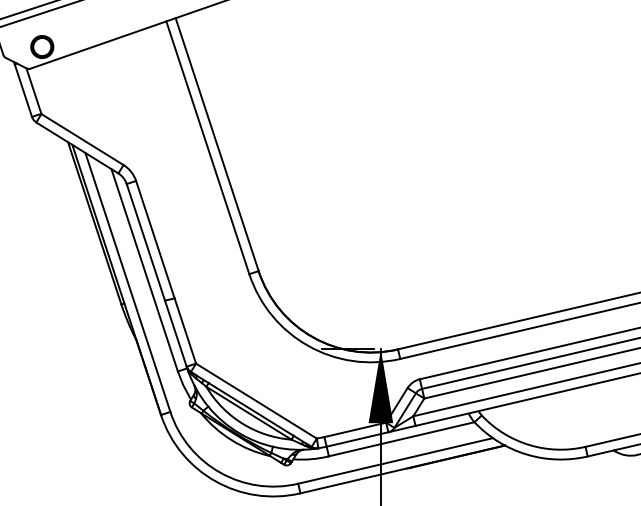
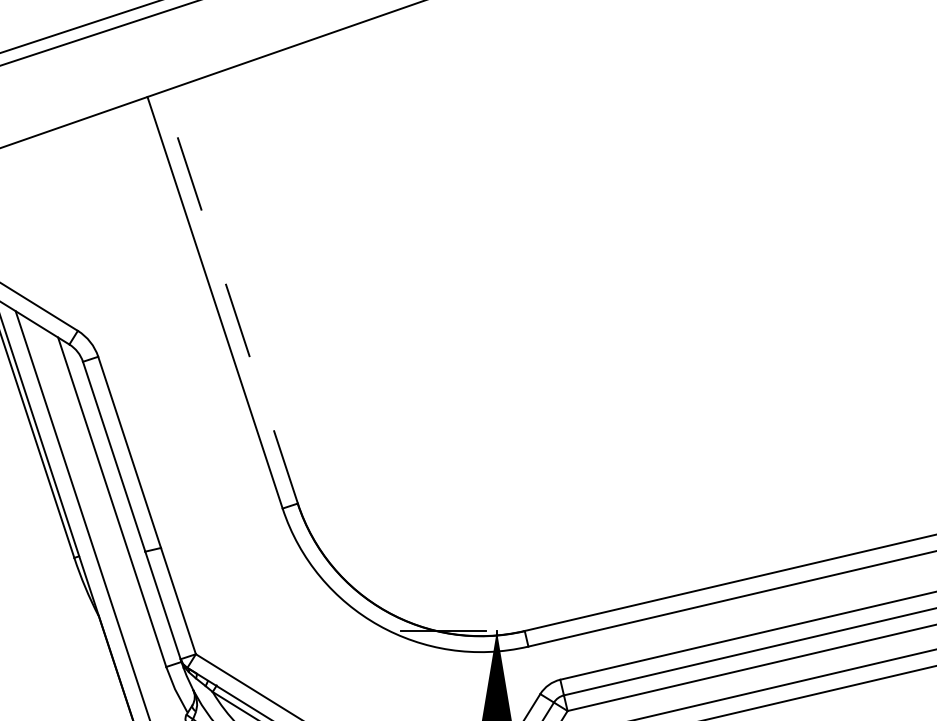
line: (217, 144) -> (230, 297), solid -> dashed

